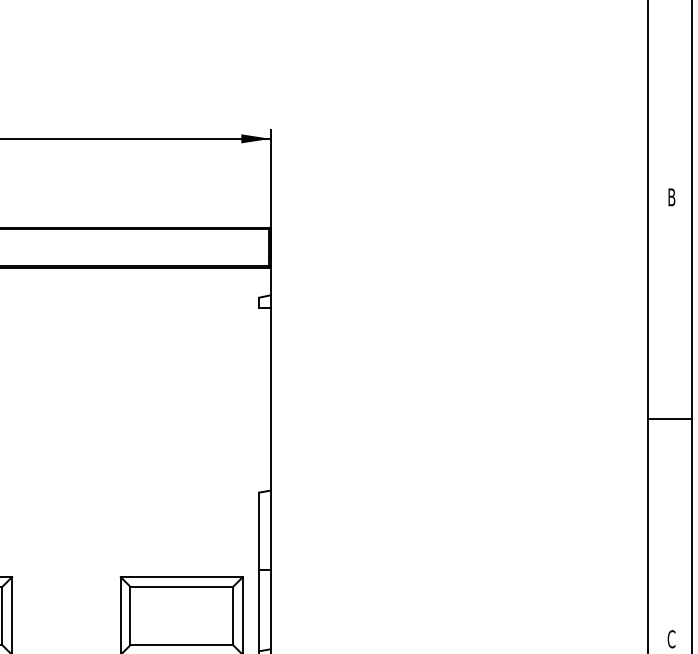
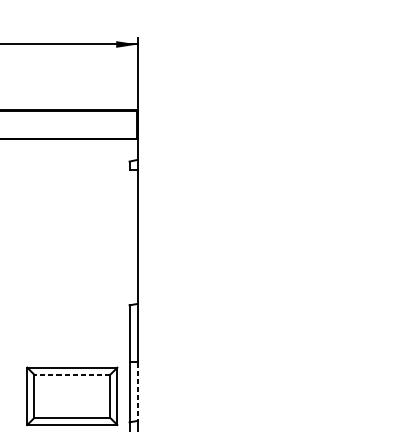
line: (181, 586) -> (72, 374), solid -> dashed
line: (270, 609) -> (137, 391), solid -> dashed

